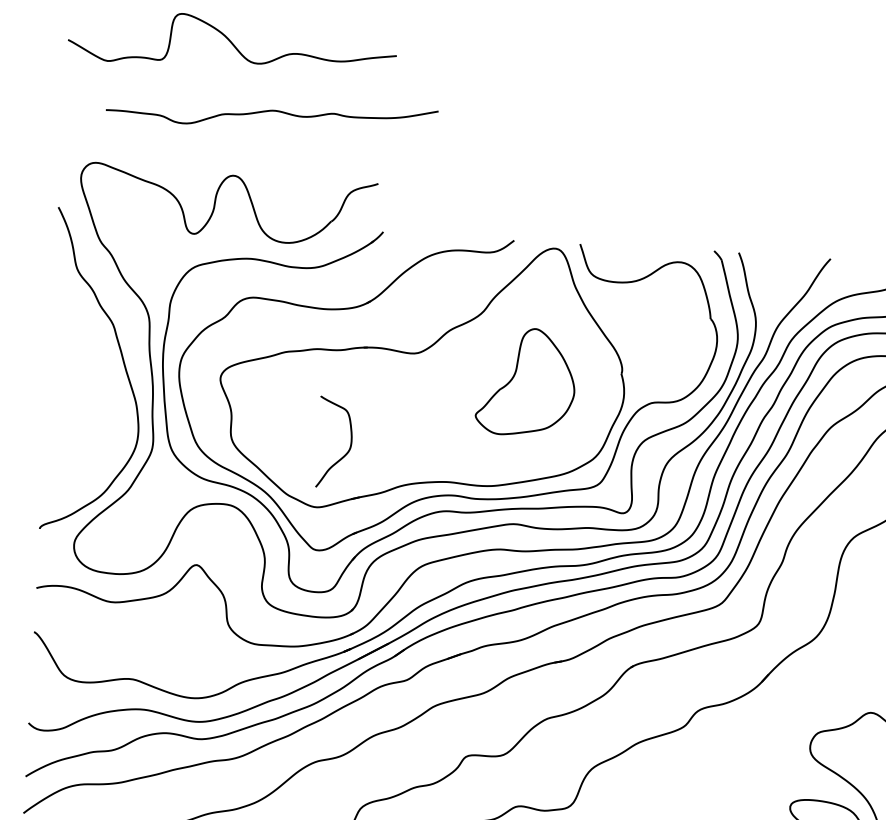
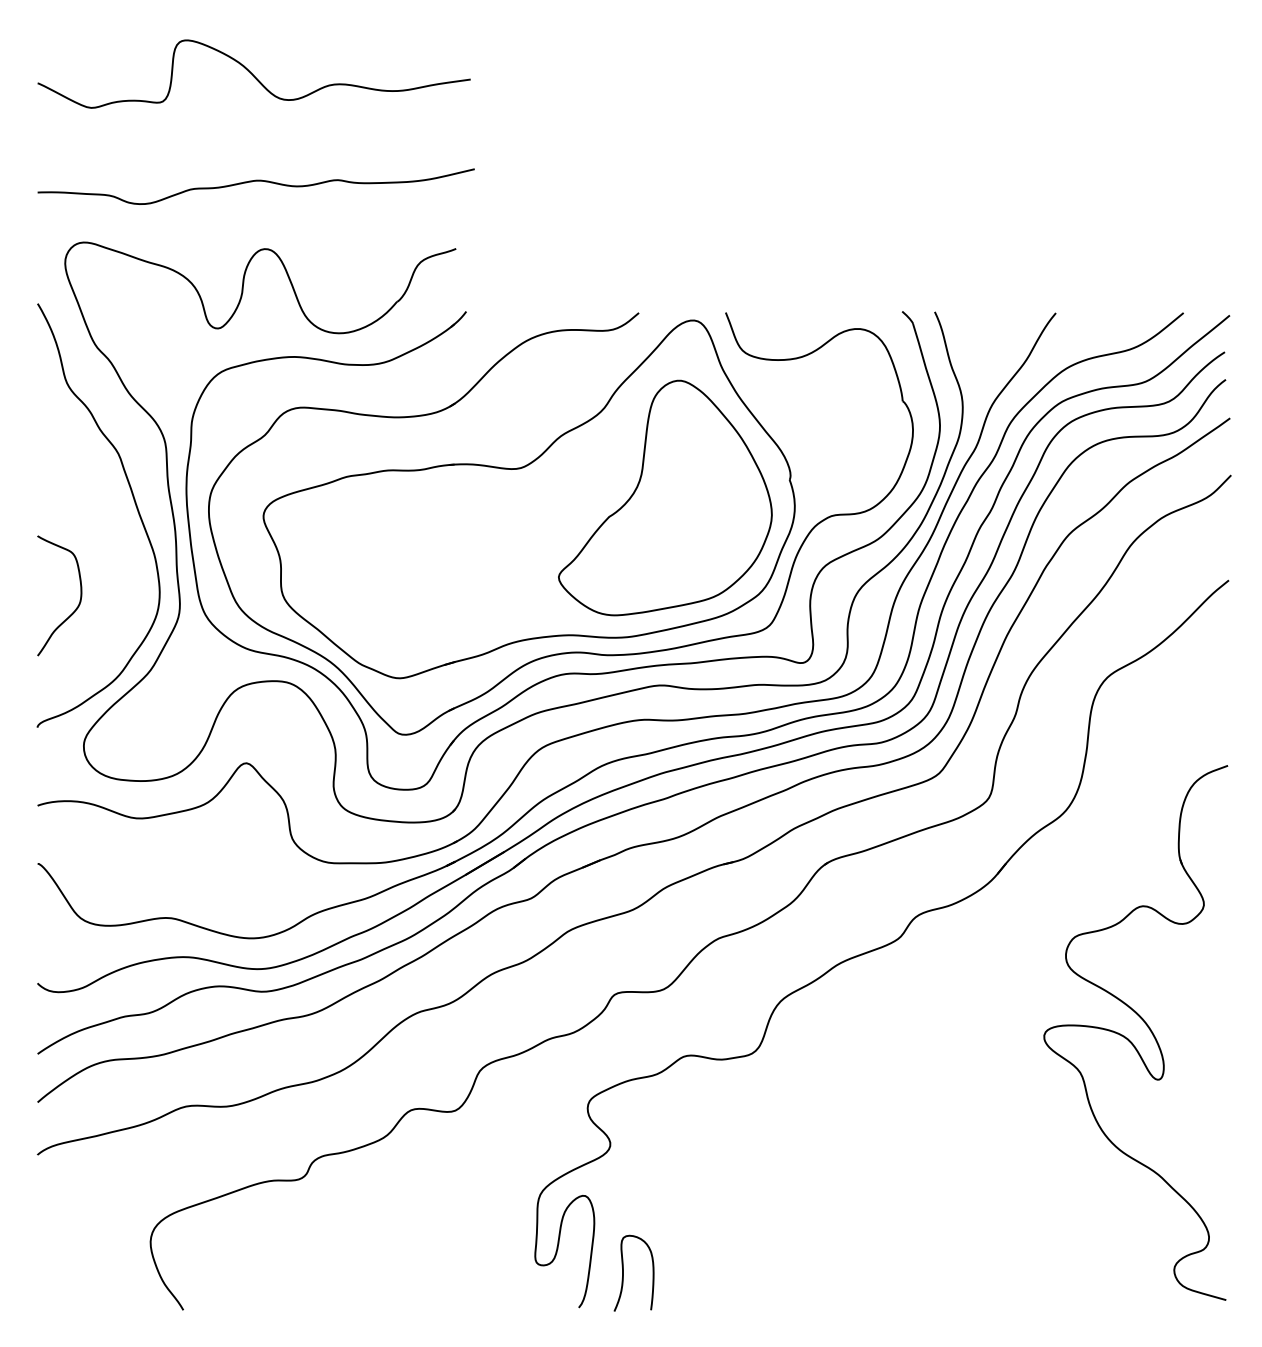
curve: (271, 111) -> (255, 181), moved
part: (526, 381) -> (665, 497), size x1.67
curve: (348, 450) -> (77, 605), moved

